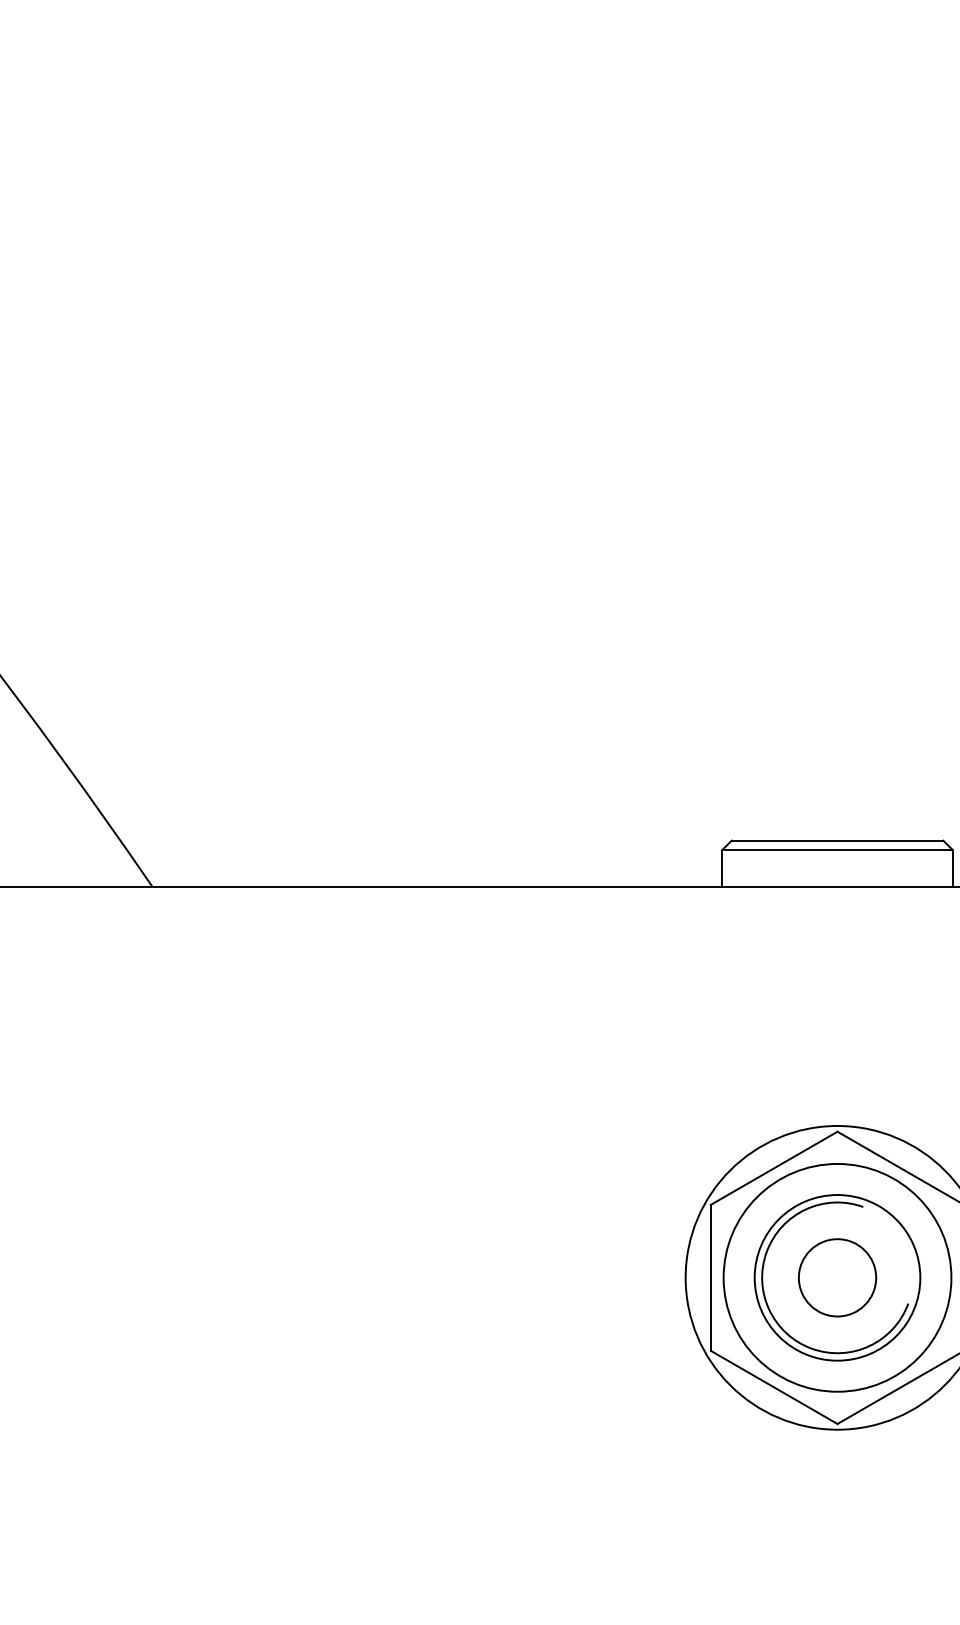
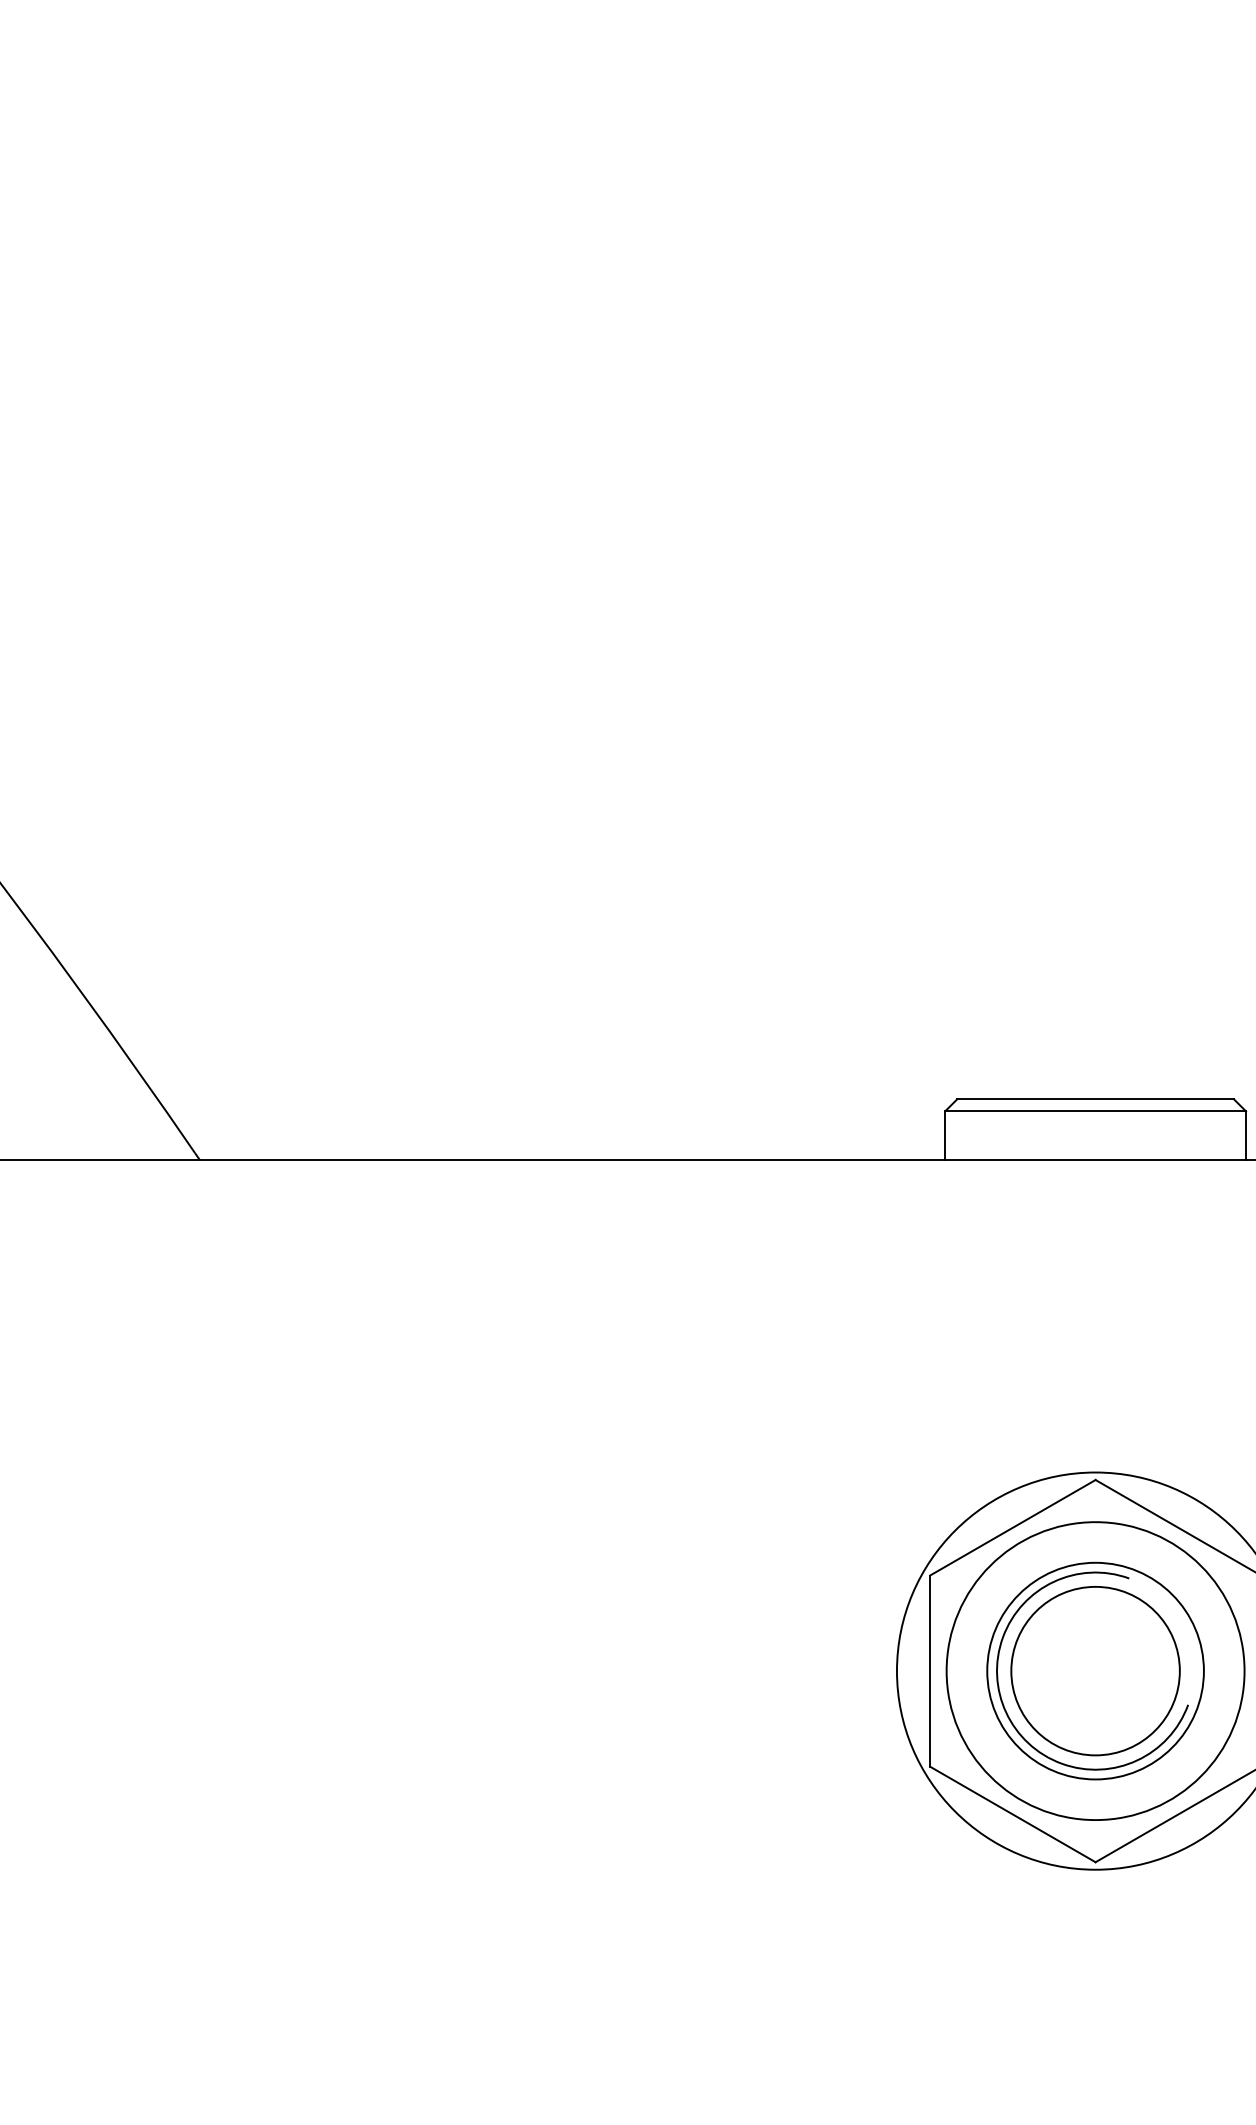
circle: (837, 1277) -> (1095, 1670), size x1.67

